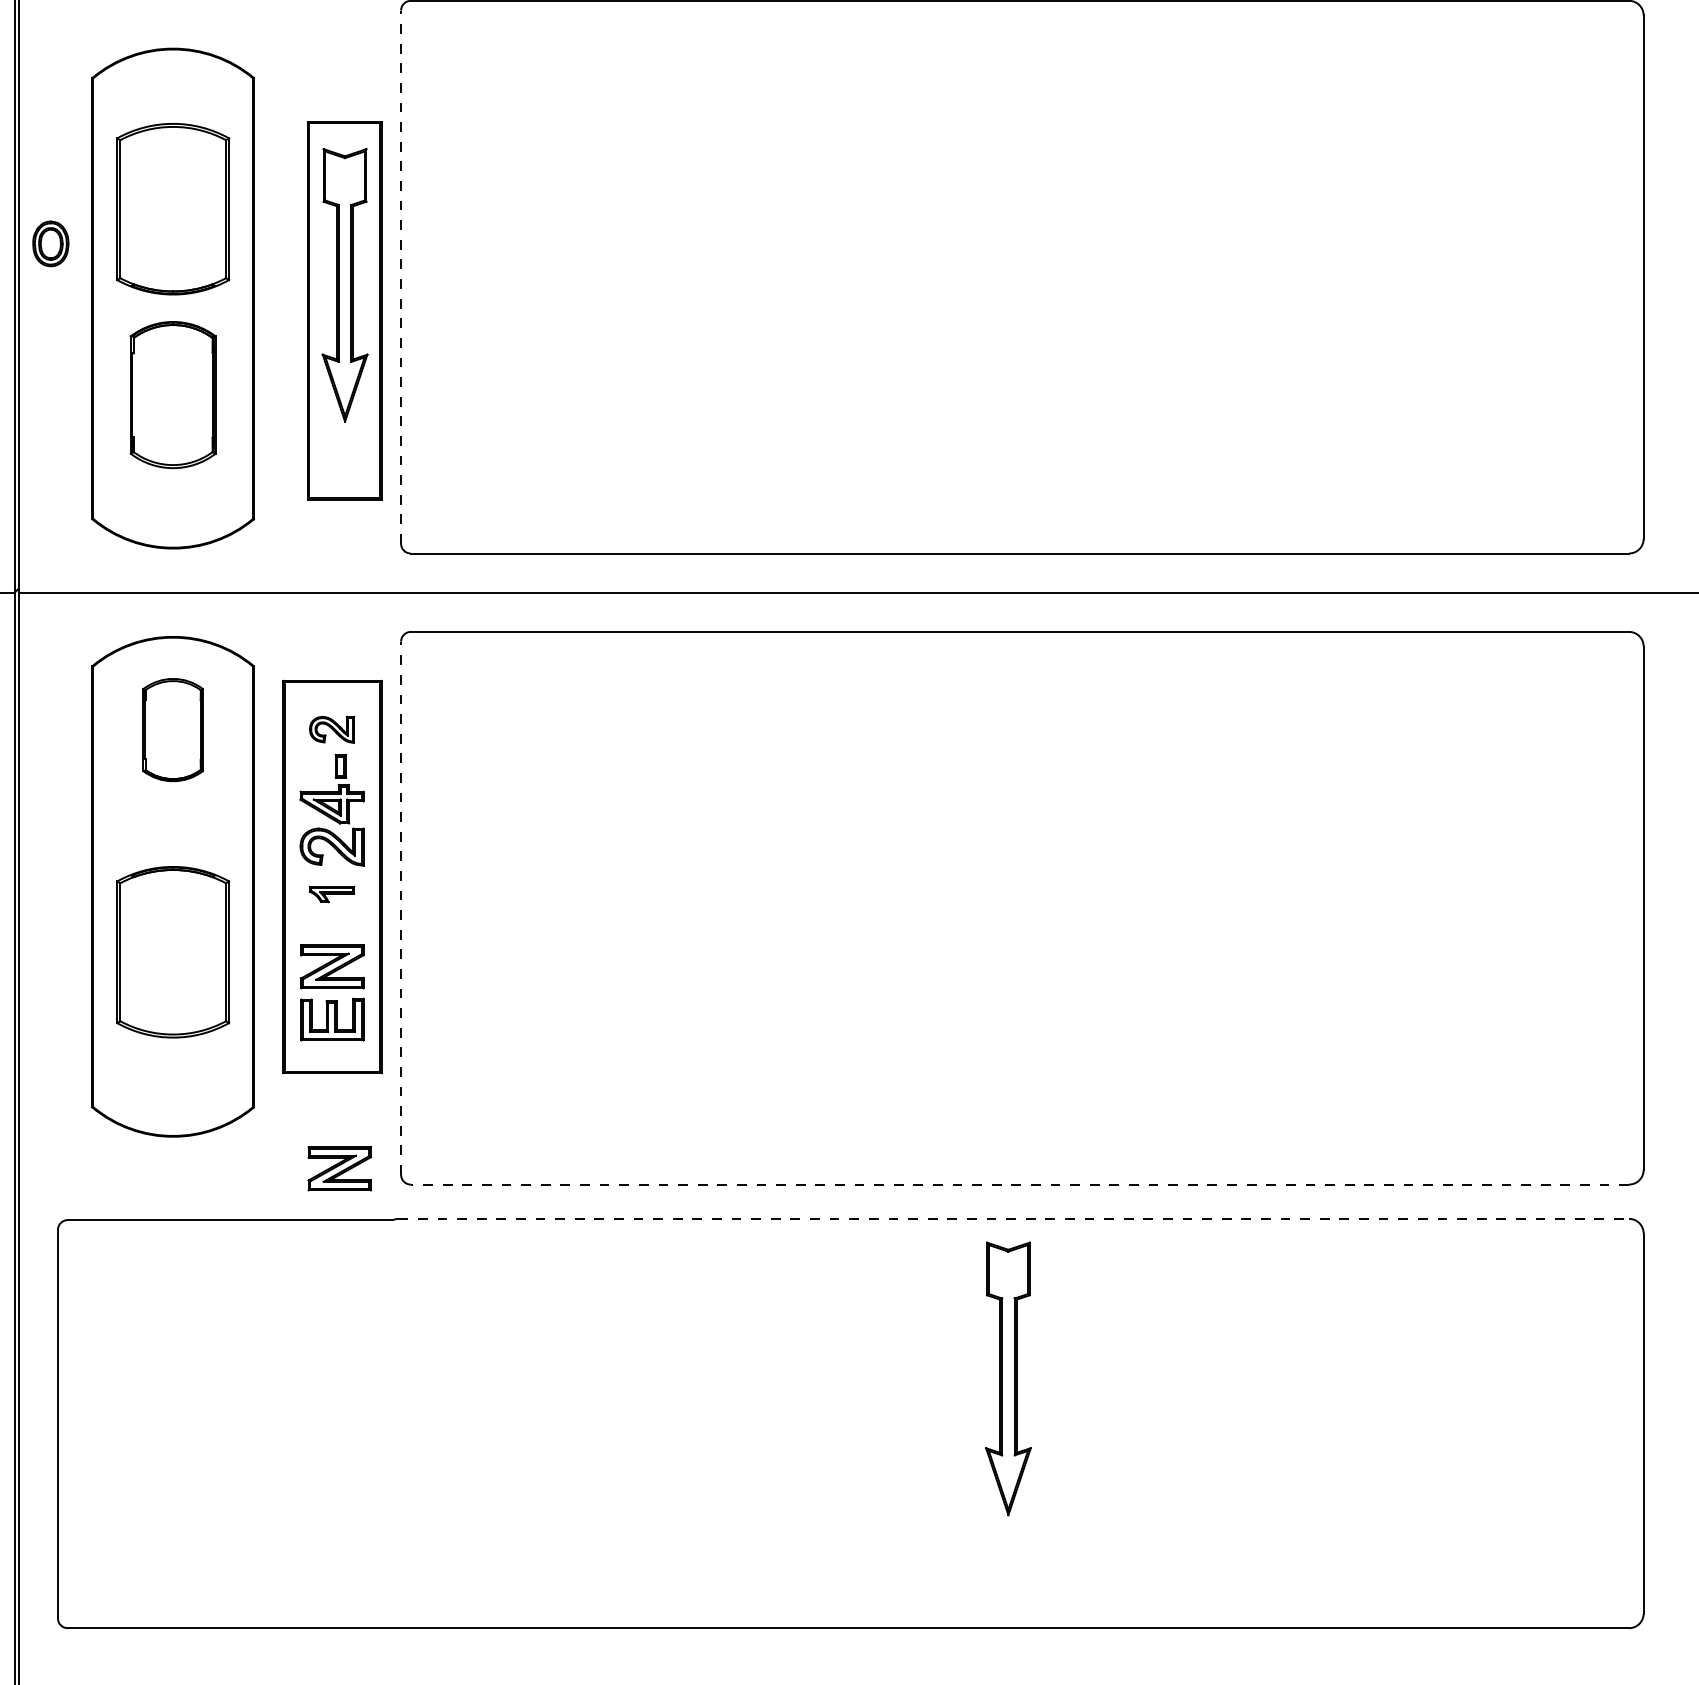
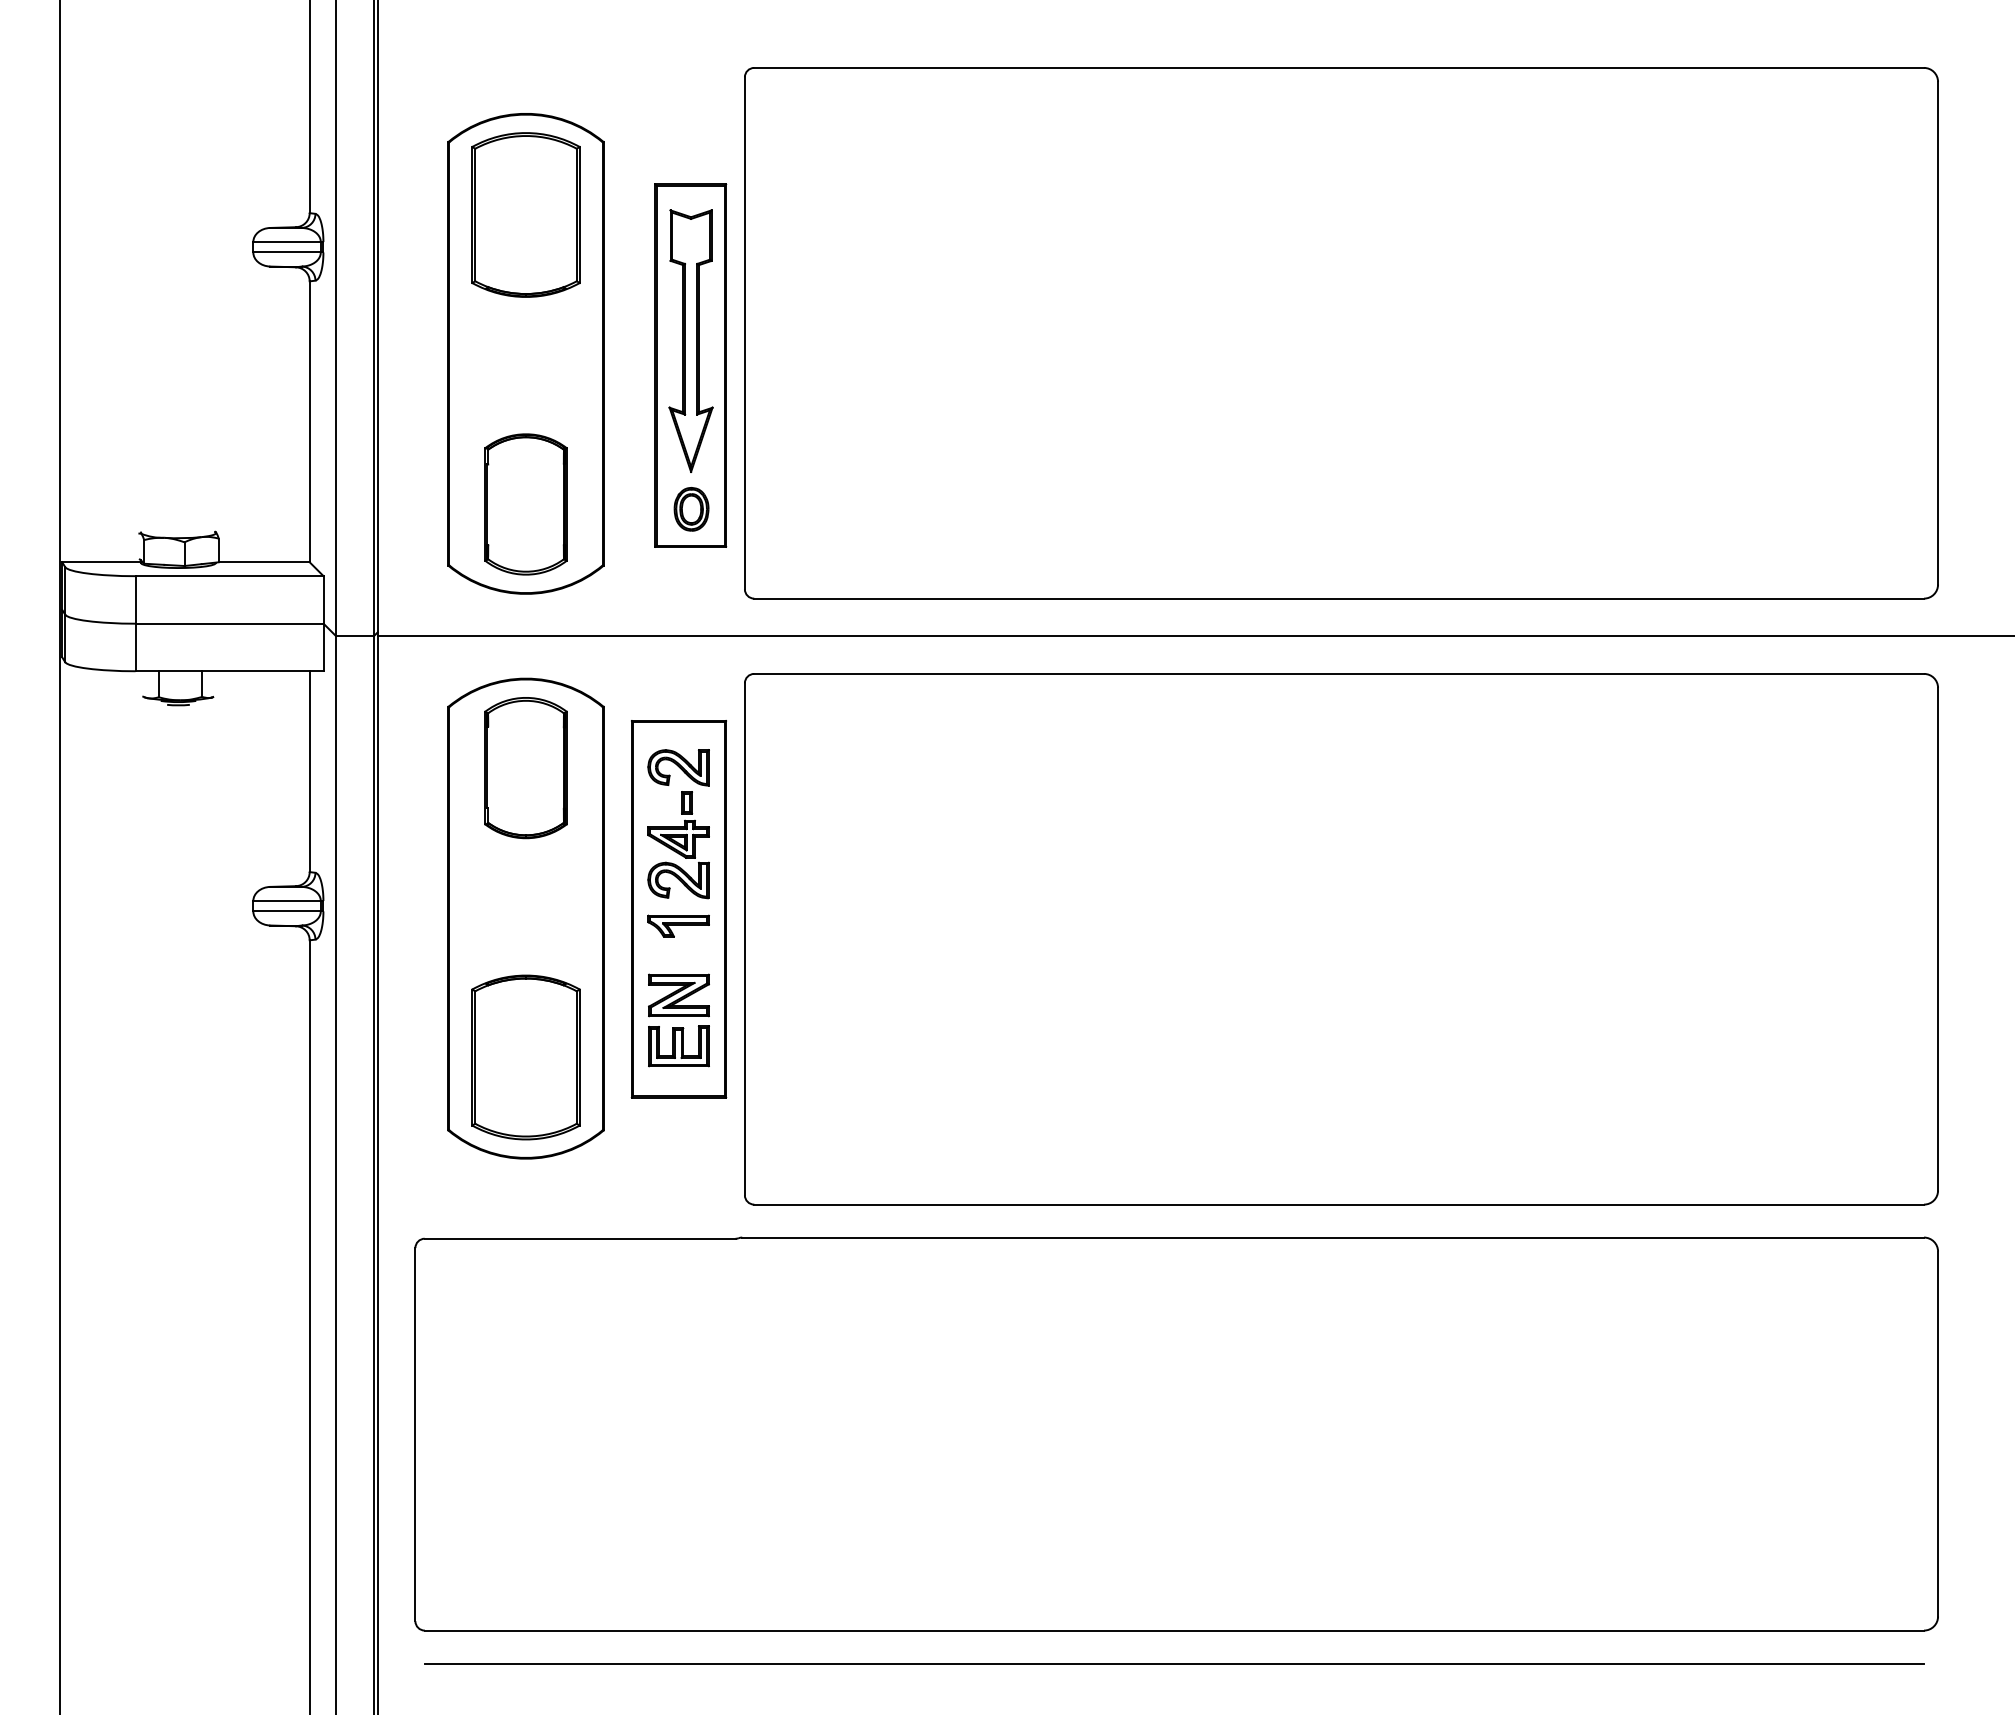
part: (172, 208) -> (525, 214), moved
part: (50, 244) -> (691, 509), moved
line: (400, 276) -> (744, 332), dashed -> solid
part: (172, 395) -> (525, 504), moved
part: (331, 729) -> (678, 767), size x1.43
part: (172, 730) -> (525, 768), size x1.43
part: (331, 893) -> (678, 925), size x1.43
line: (400, 907) -> (744, 938), dashed -> solid
part: (172, 952) -> (525, 1057), moved
part: (339, 1168) -> (685, 1189), removed
line: (1020, 1184) -> (1339, 1204), dashed -> solid
line: (1014, 1218) -> (1333, 1237), dashed -> solid
part: (1007, 1378) -> (1327, 1390), removed
line: (848, 1662) -> (1174, 1663), added

